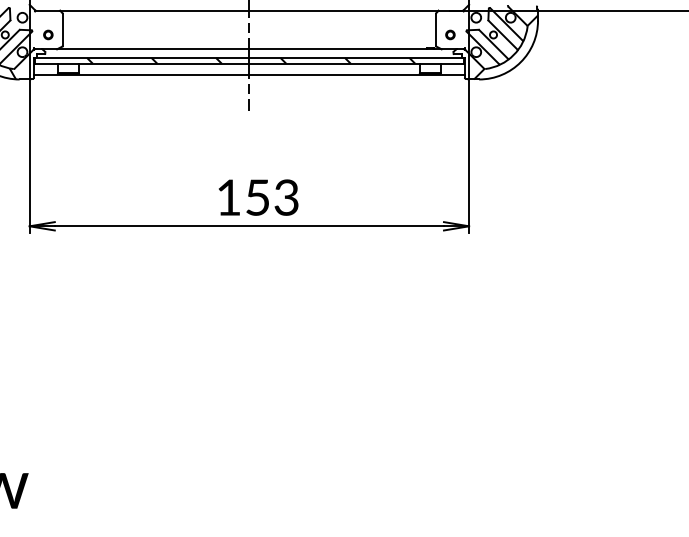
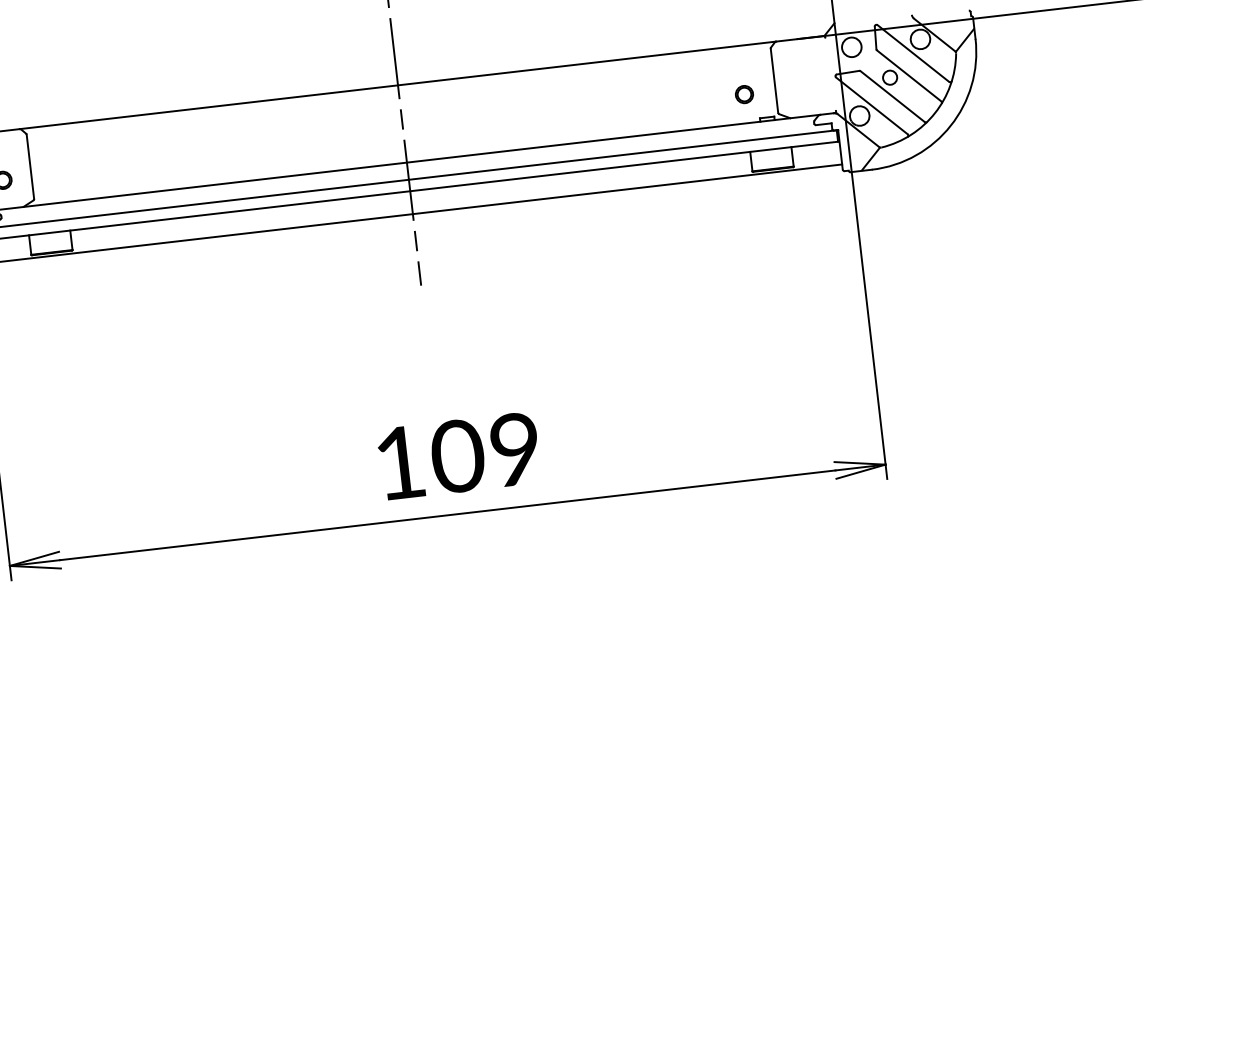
part: (450, 34) -> (744, 93), moved
hatch: (251, 60) -> (413, 184), removed
text: (271, 197) -> (485, 452), 153 -> 109

